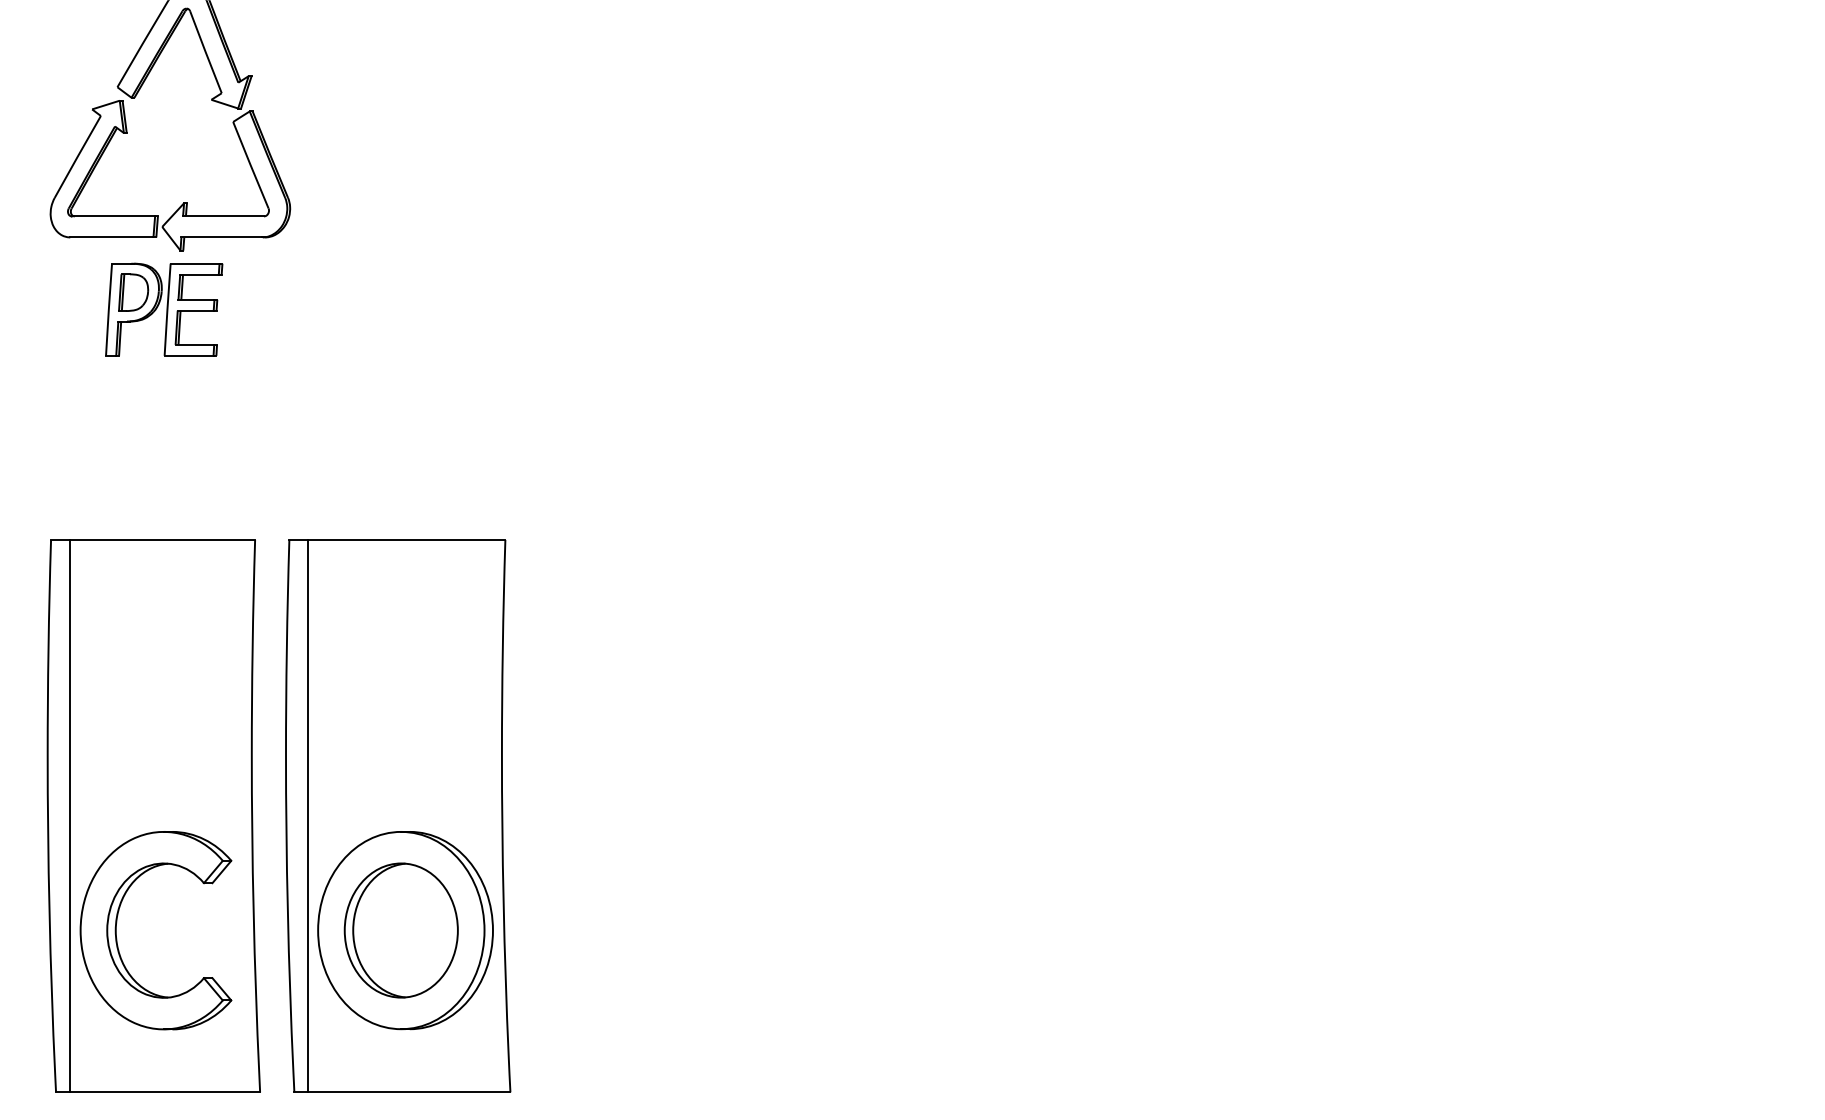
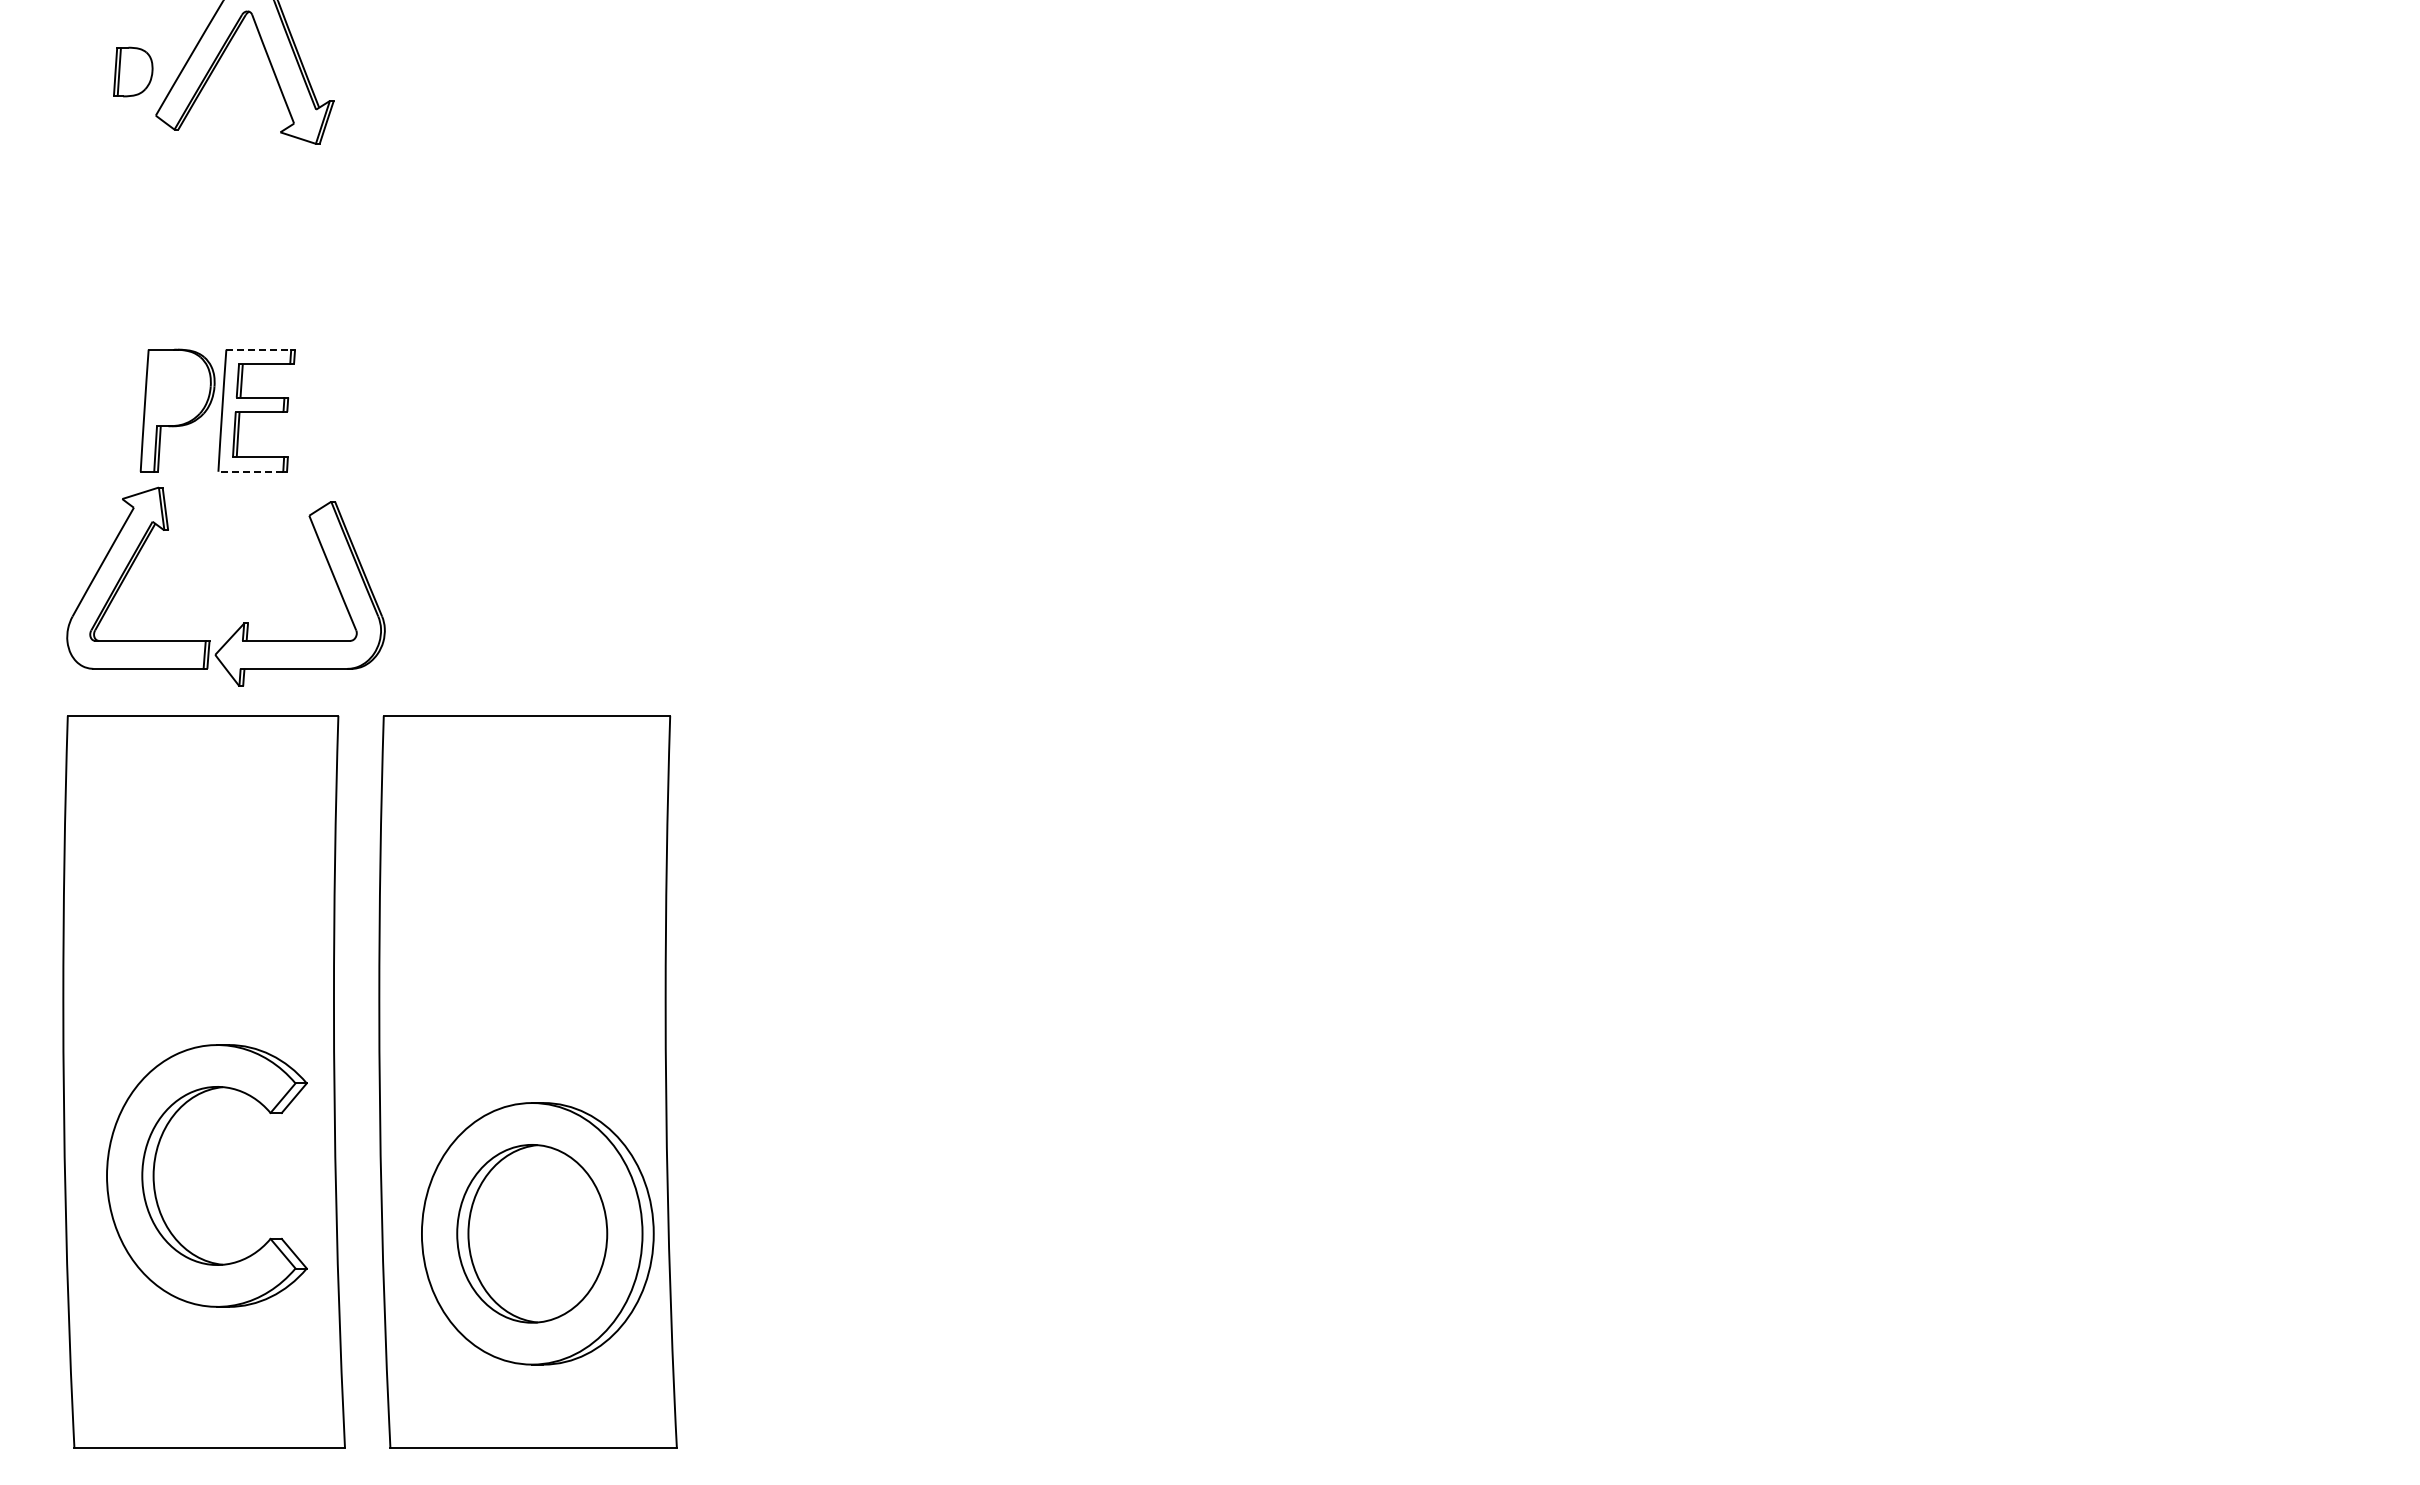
part: (183, 202) -> (243, 622), moved
line: (195, 263) -> (259, 349), solid -> dashed
part: (133, 292) -> (133, 71), moved
line: (188, 355) -> (250, 471), solid -> dashed
line: (70, 815) -> (93, 1081), removed
line: (308, 815) -> (408, 1081), removed
part: (117, 922) -> (155, 1165), moved

